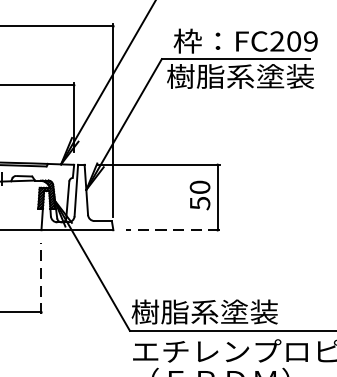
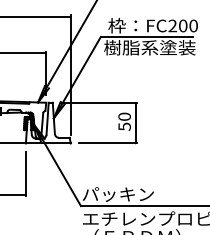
text: (310, 40) -> (193, 25), FC209 -> FC200
line: (172, 230) -> (107, 143), dashed -> solid
line: (40, 278) -> (25, 173), dashed -> solid
text: (204, 312) -> (127, 194), 樹脂系塗装 -> パッキン

